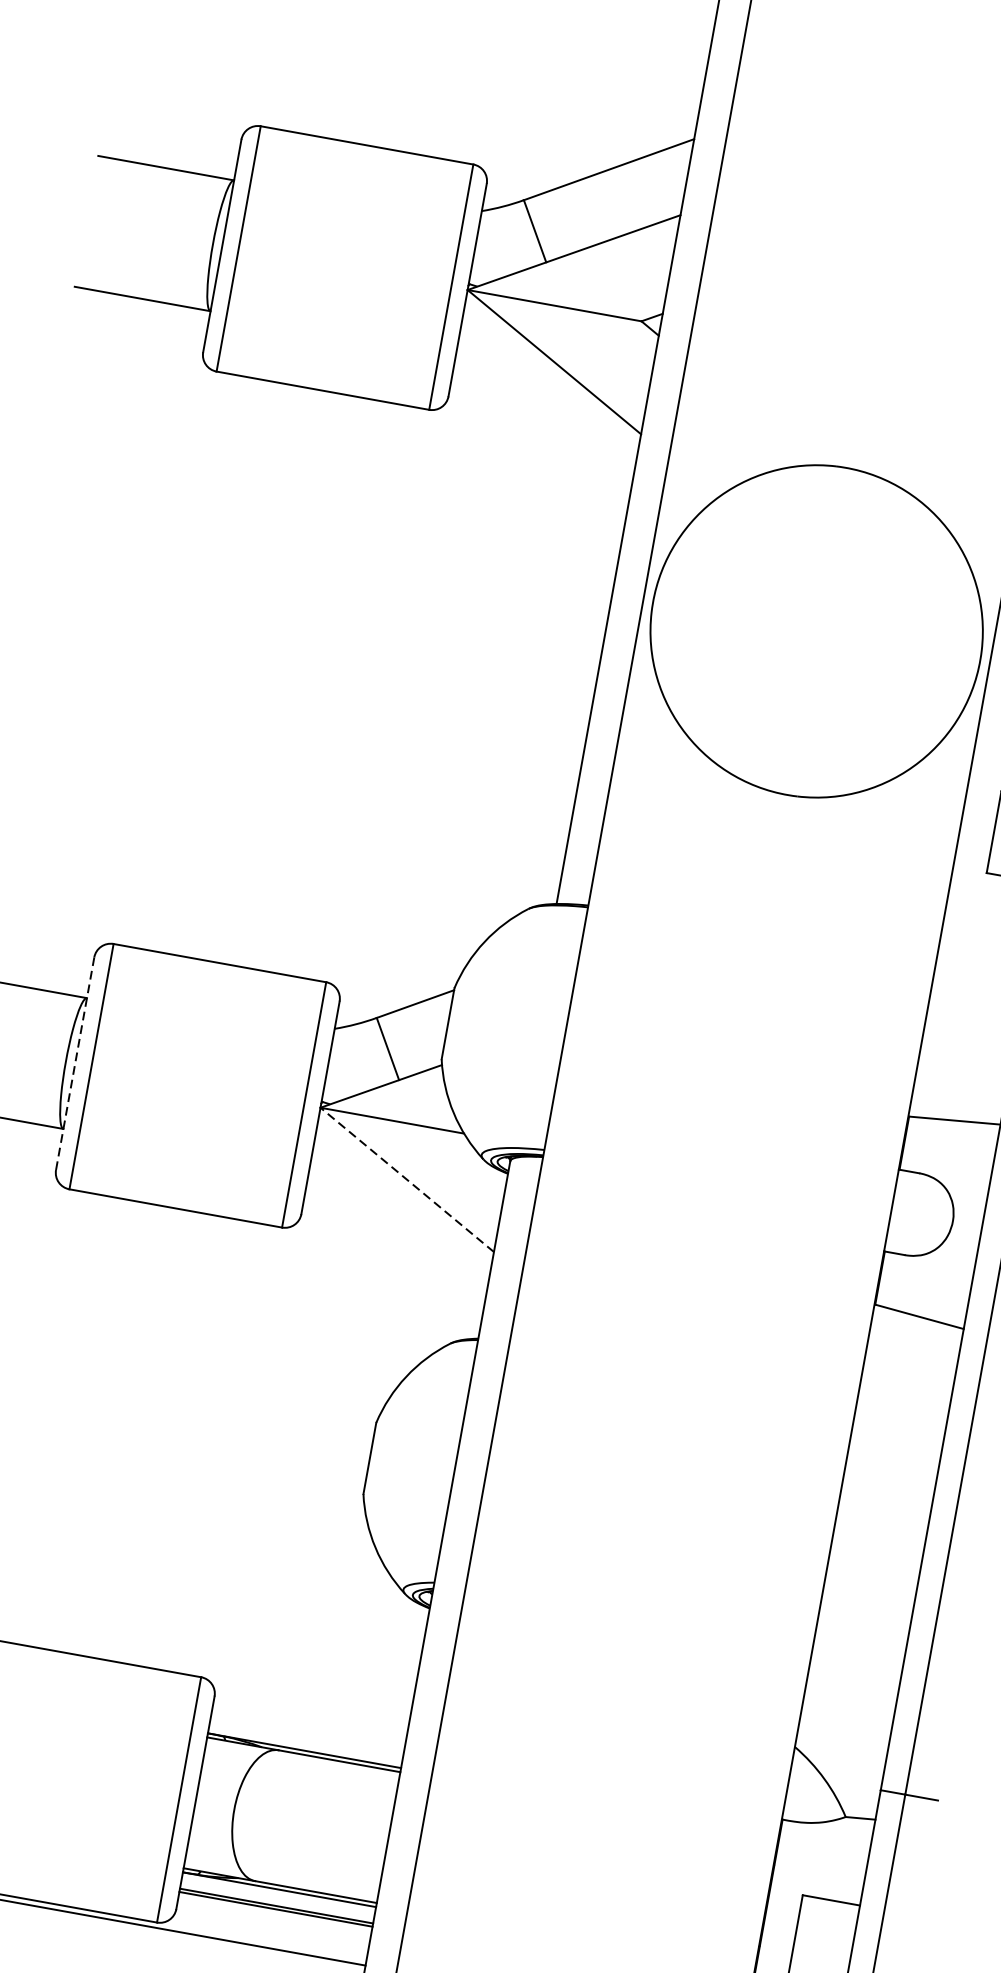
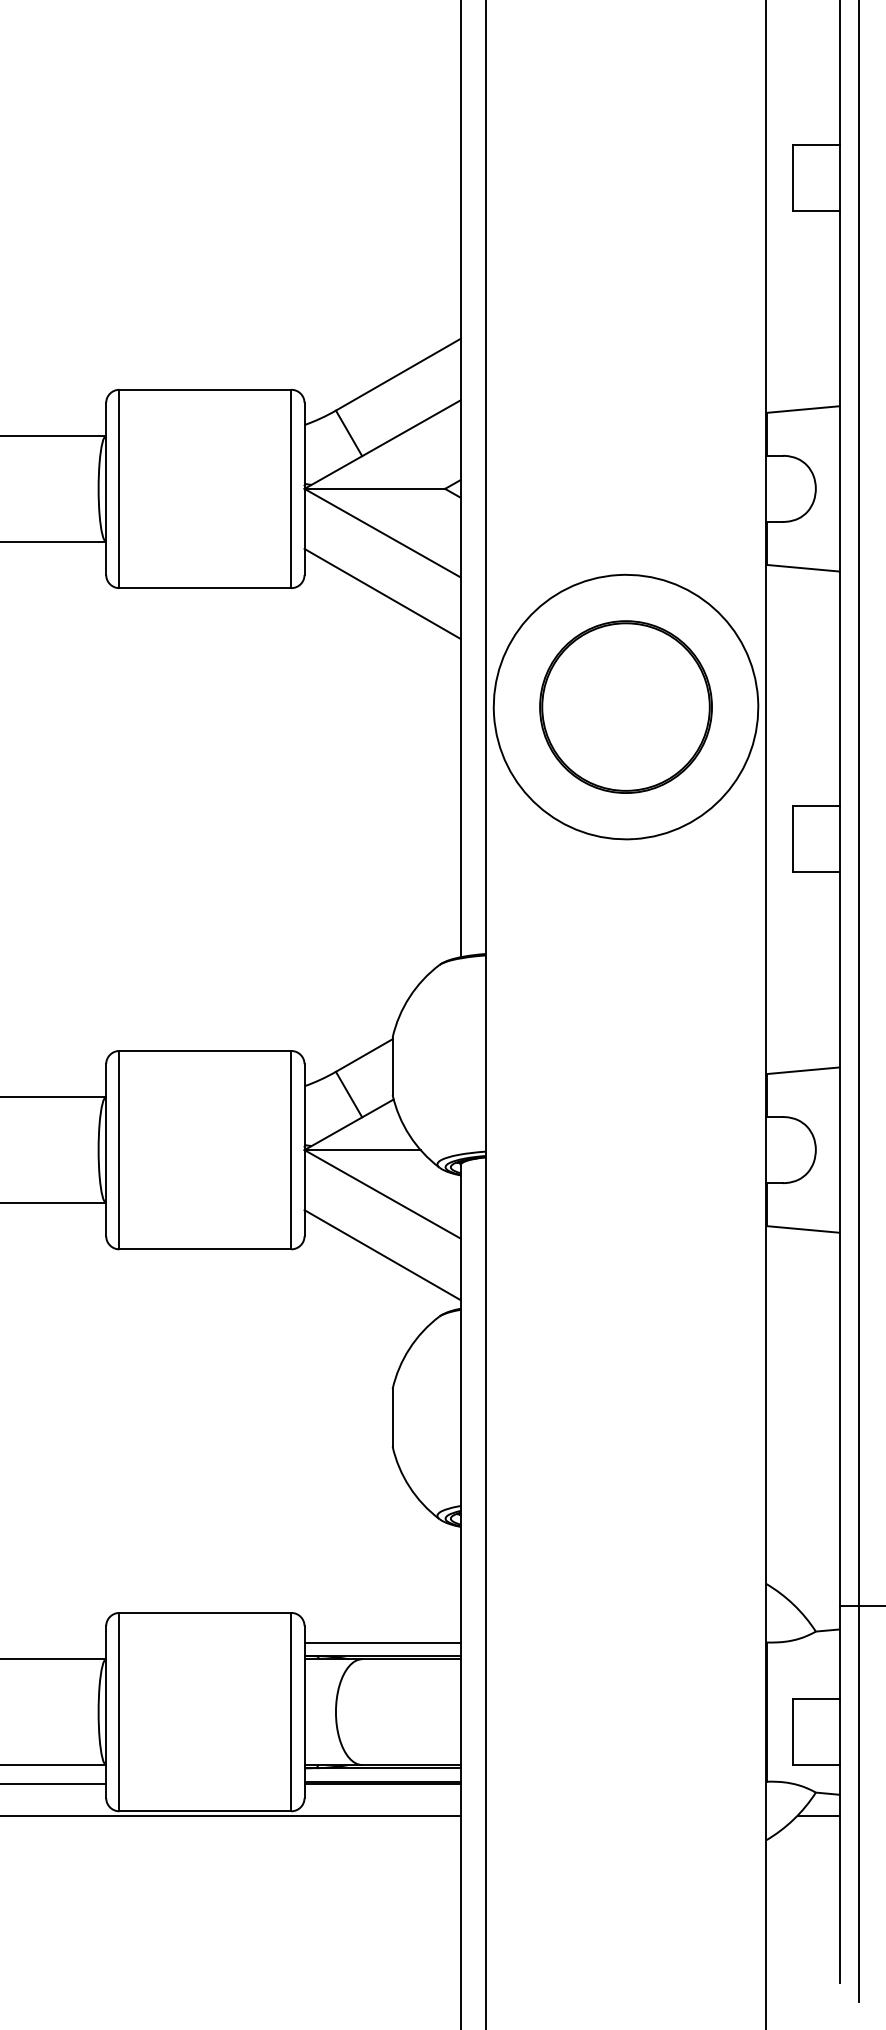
line: (540, 436) -> (382, 593), added
part: (816, 630) -> (625, 706), added
line: (75, 1064) -> (106, 1150), dashed -> solid
line: (407, 1180) -> (382, 1194), dashed -> solid
line: (393, 1255) -> (382, 1255), added
line: (307, 1734) -> (382, 1642), added

